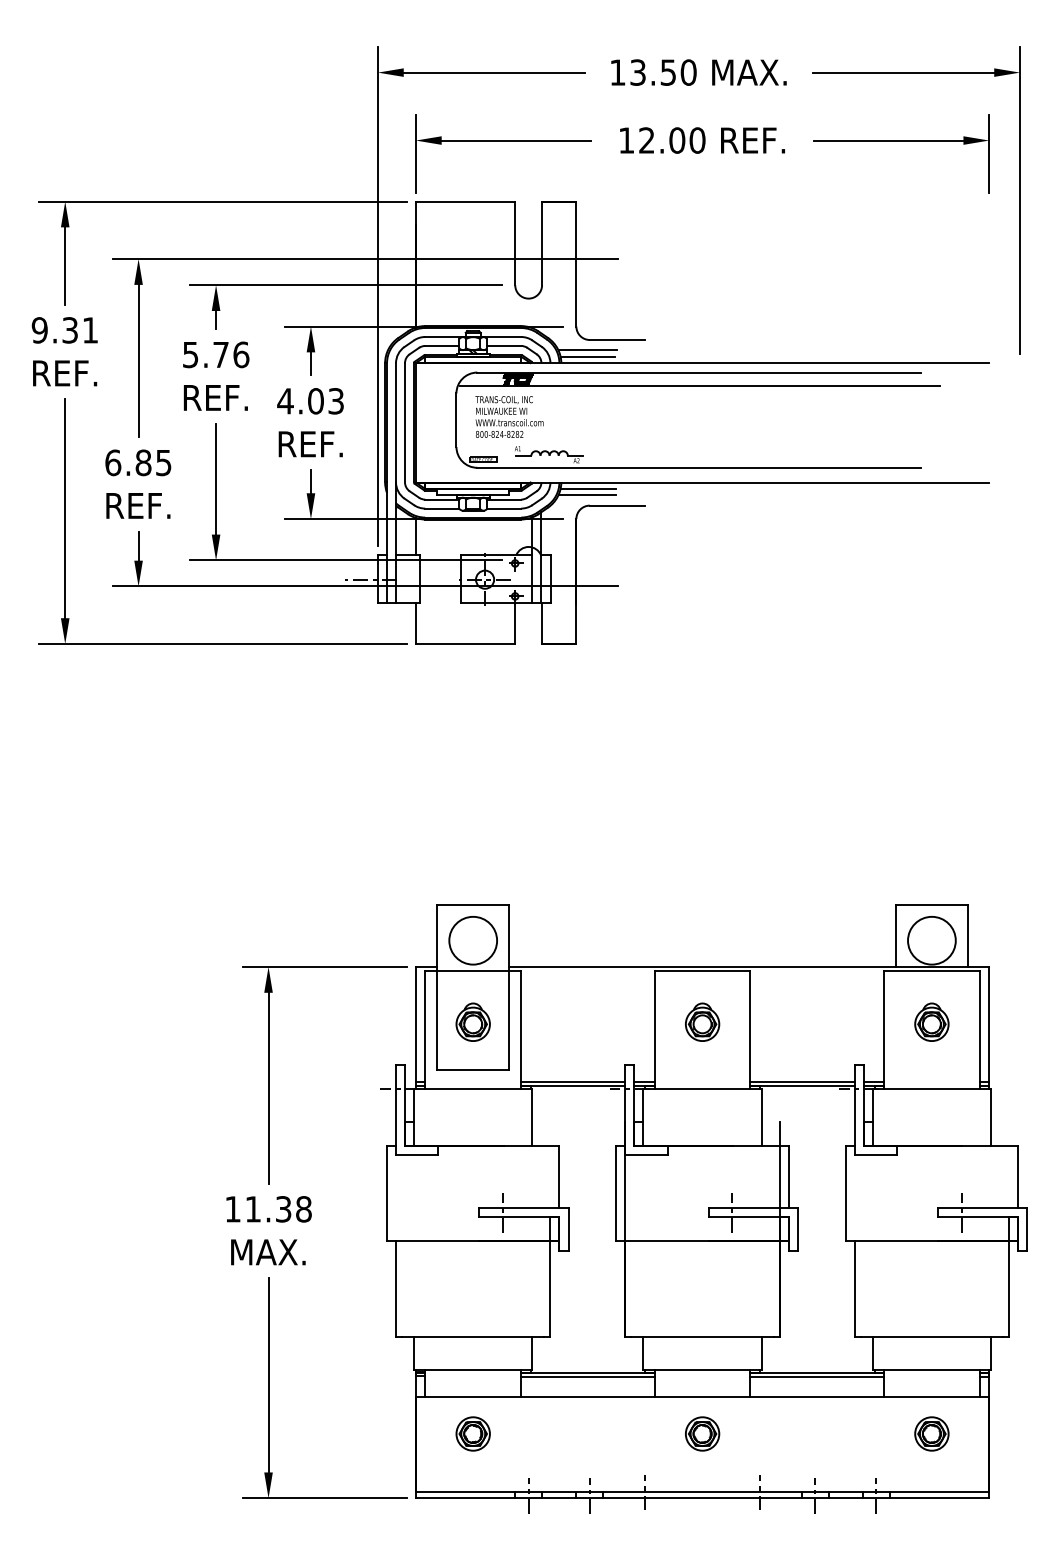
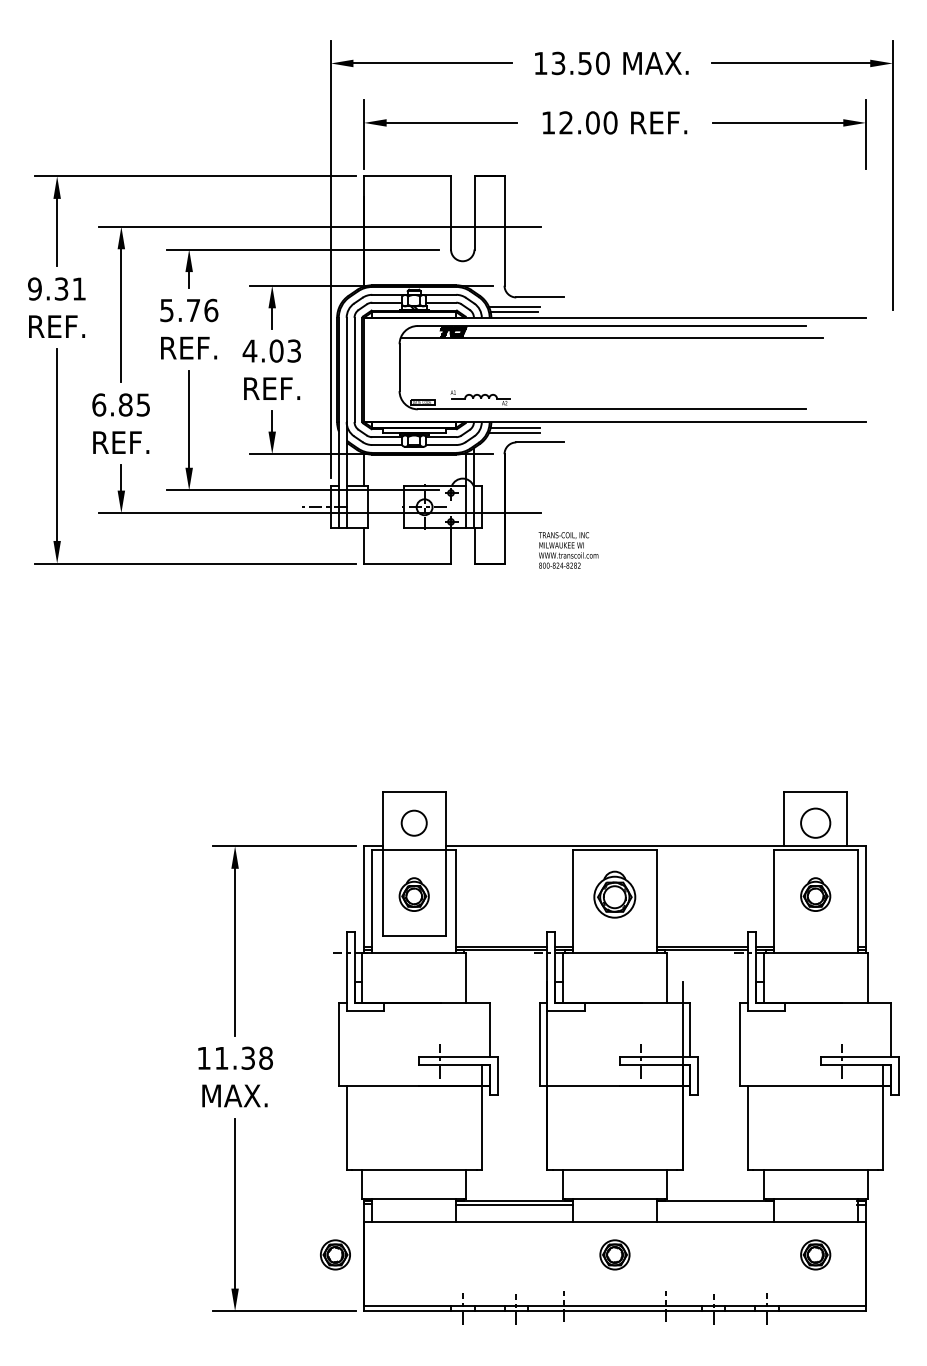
text: (509, 416) -> (568, 549), moved
circle: (473, 940) -> (414, 823), size x0.6
circle: (931, 940) -> (815, 823), size x0.7
part: (702, 1021) -> (614, 893), size x1.4
line: (817, 1376) -> (715, 1204), removed
part: (472, 1433) -> (334, 1254), moved

